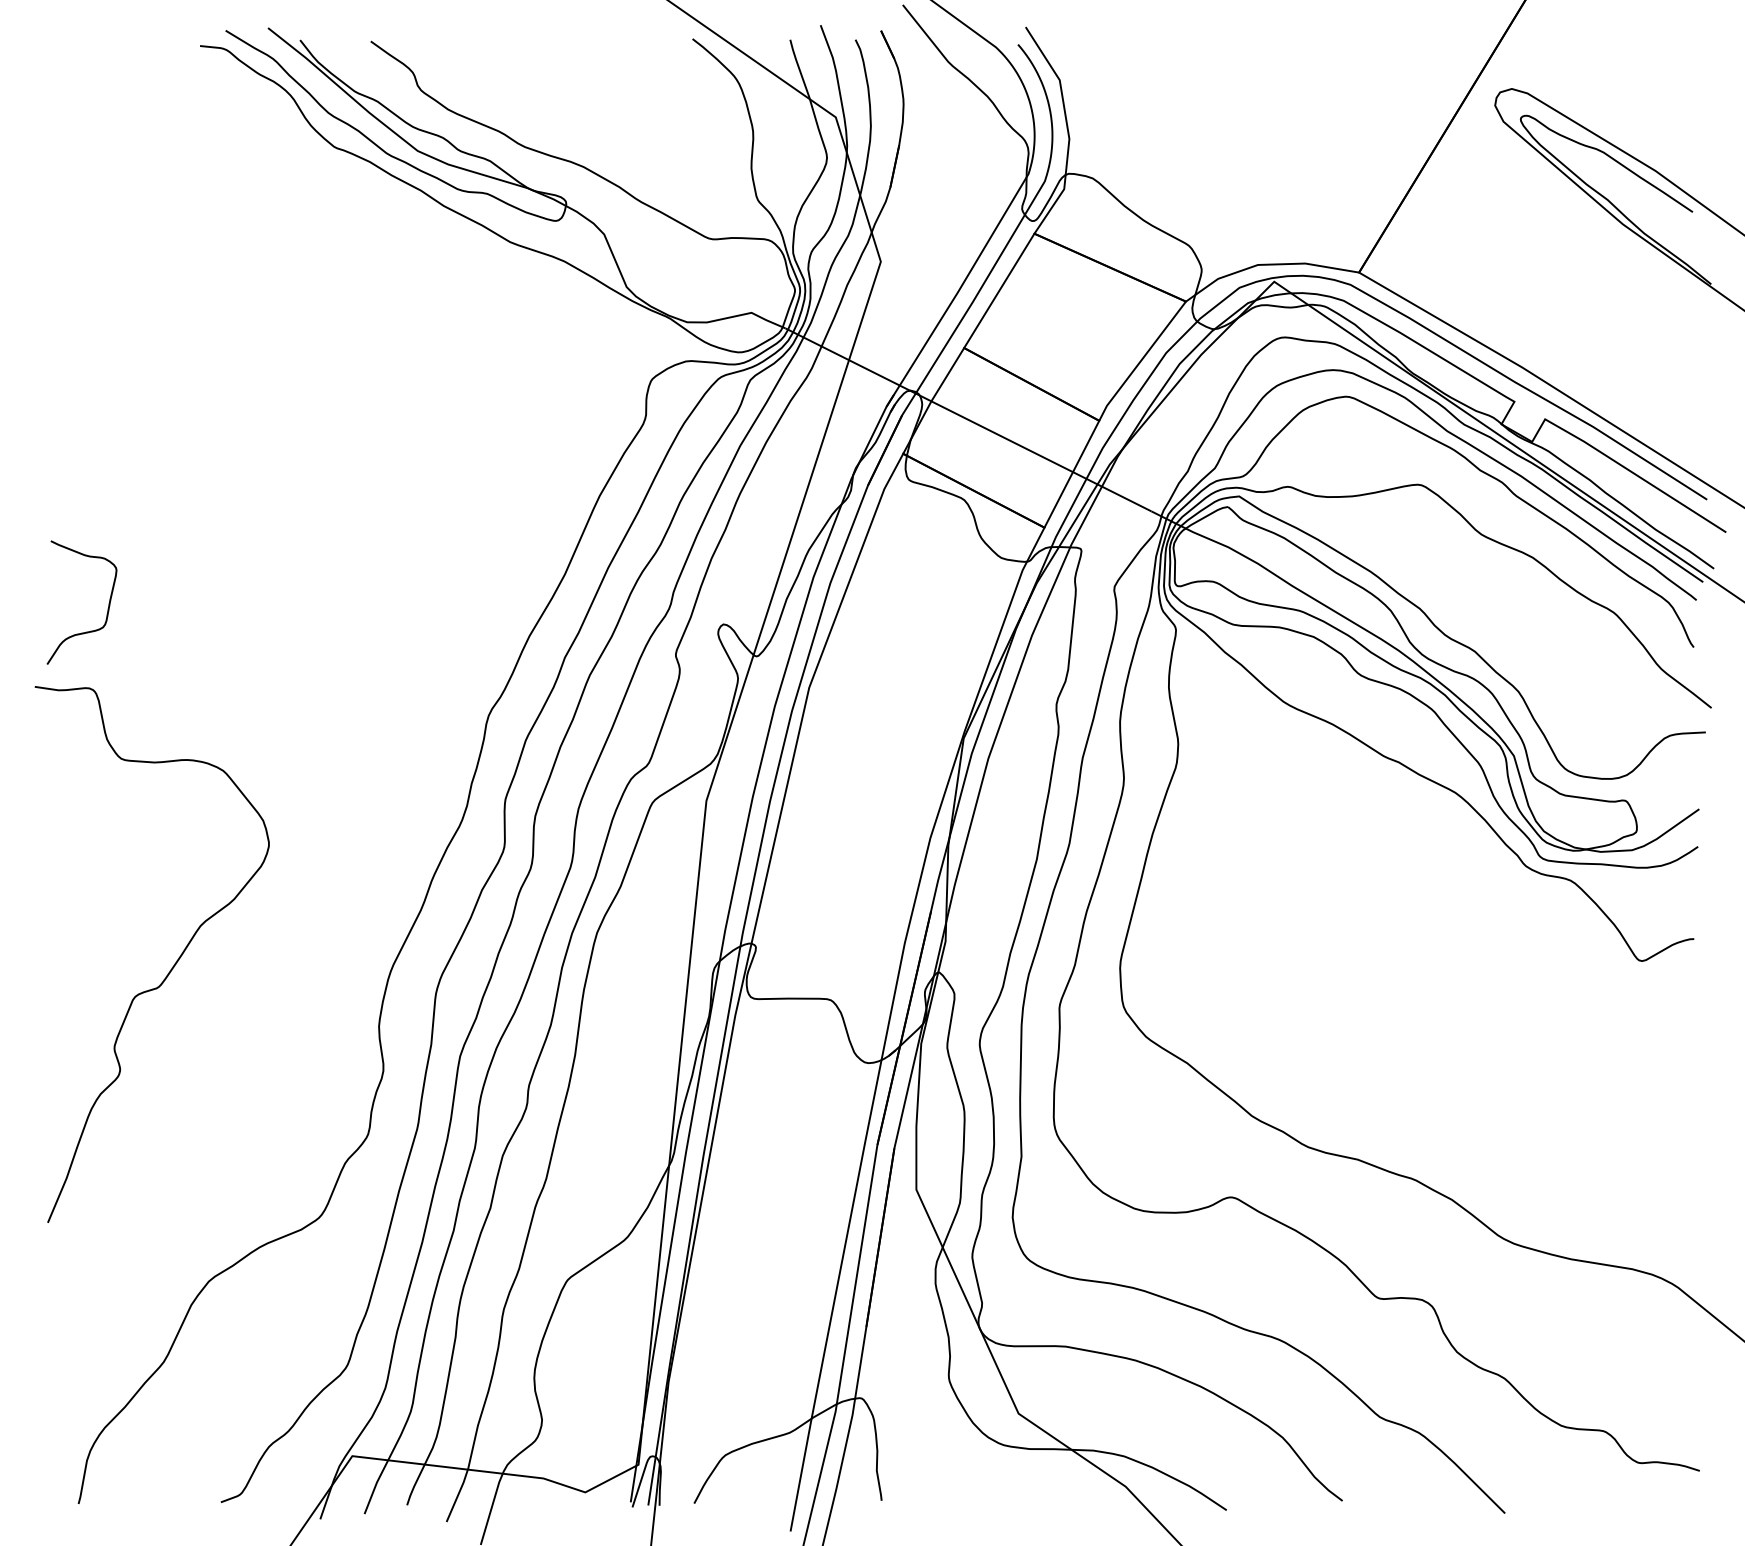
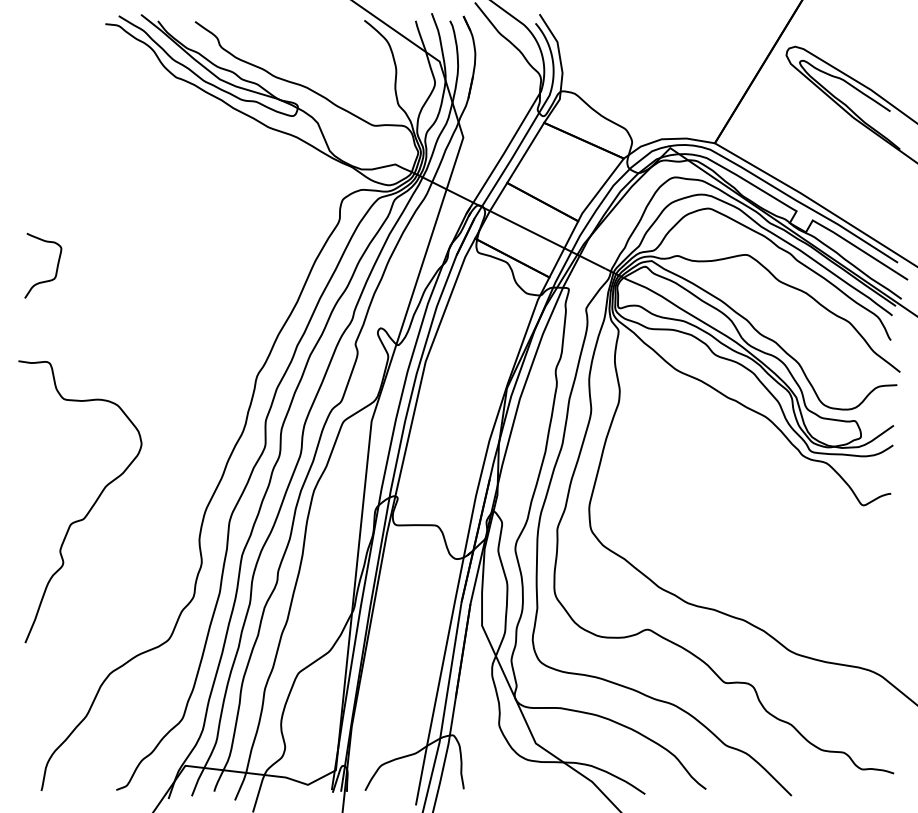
curve: (107, 603) -> (56, 266), moved

